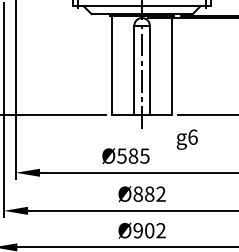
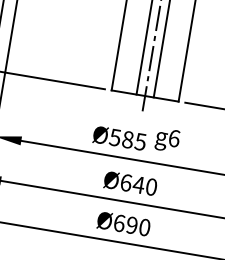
text: (186, 139) -> (166, 139), moved
text: (149, 193) -> (138, 184), Ø882 -> Ø640
text: (149, 230) -> (131, 225), Ø902 -> Ø690

